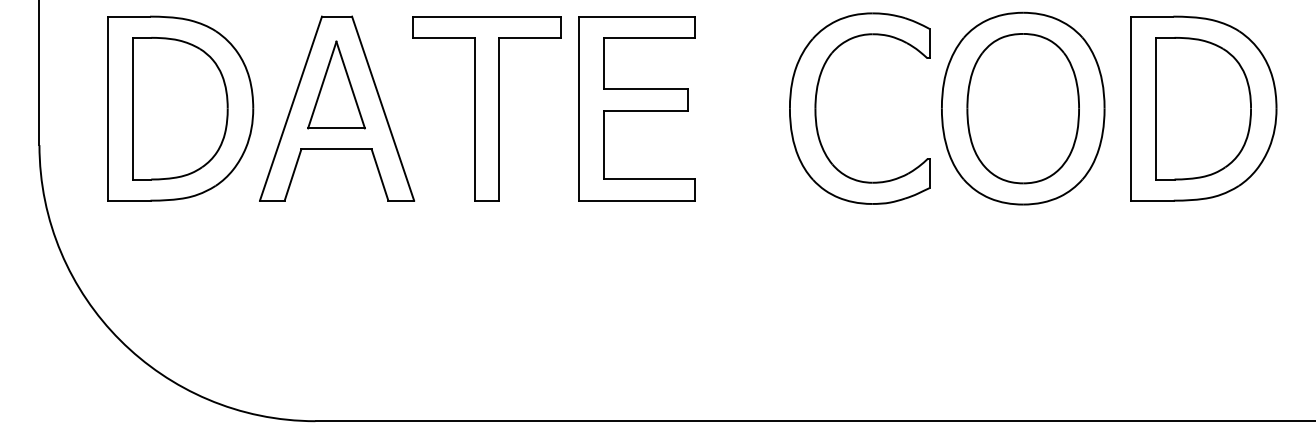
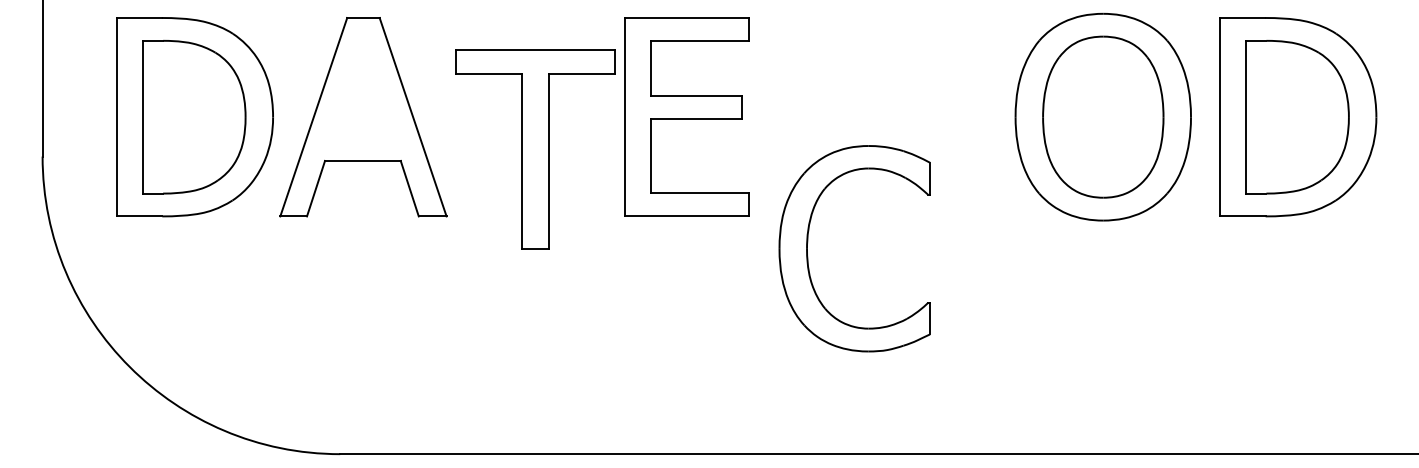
part: (336, 84) -> (362, 91), removed
part: (486, 108) -> (535, 149), moved
part: (816, 108) -> (808, 248), moved

